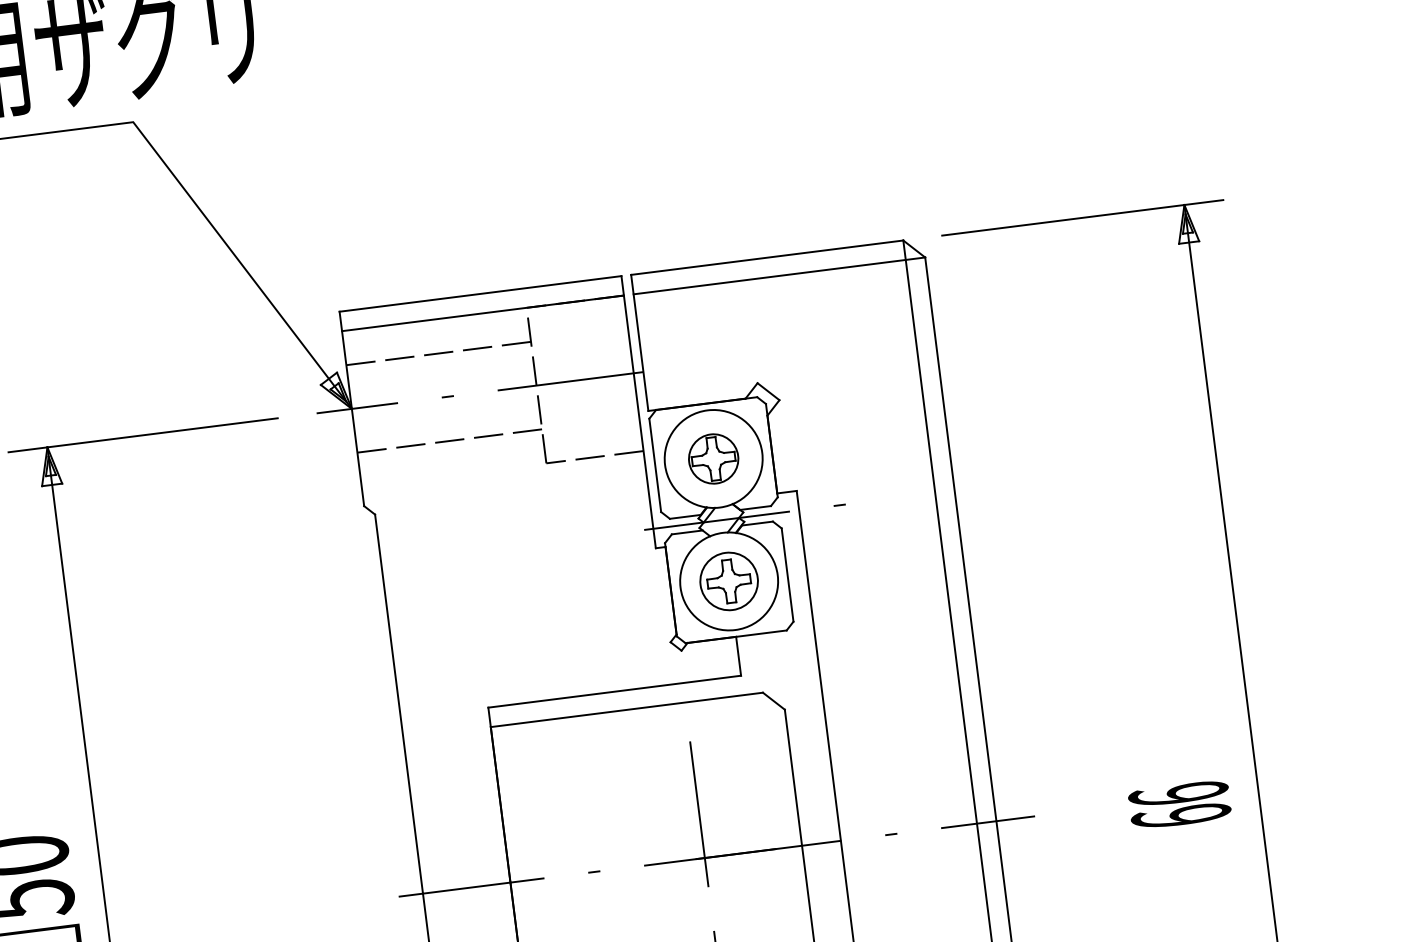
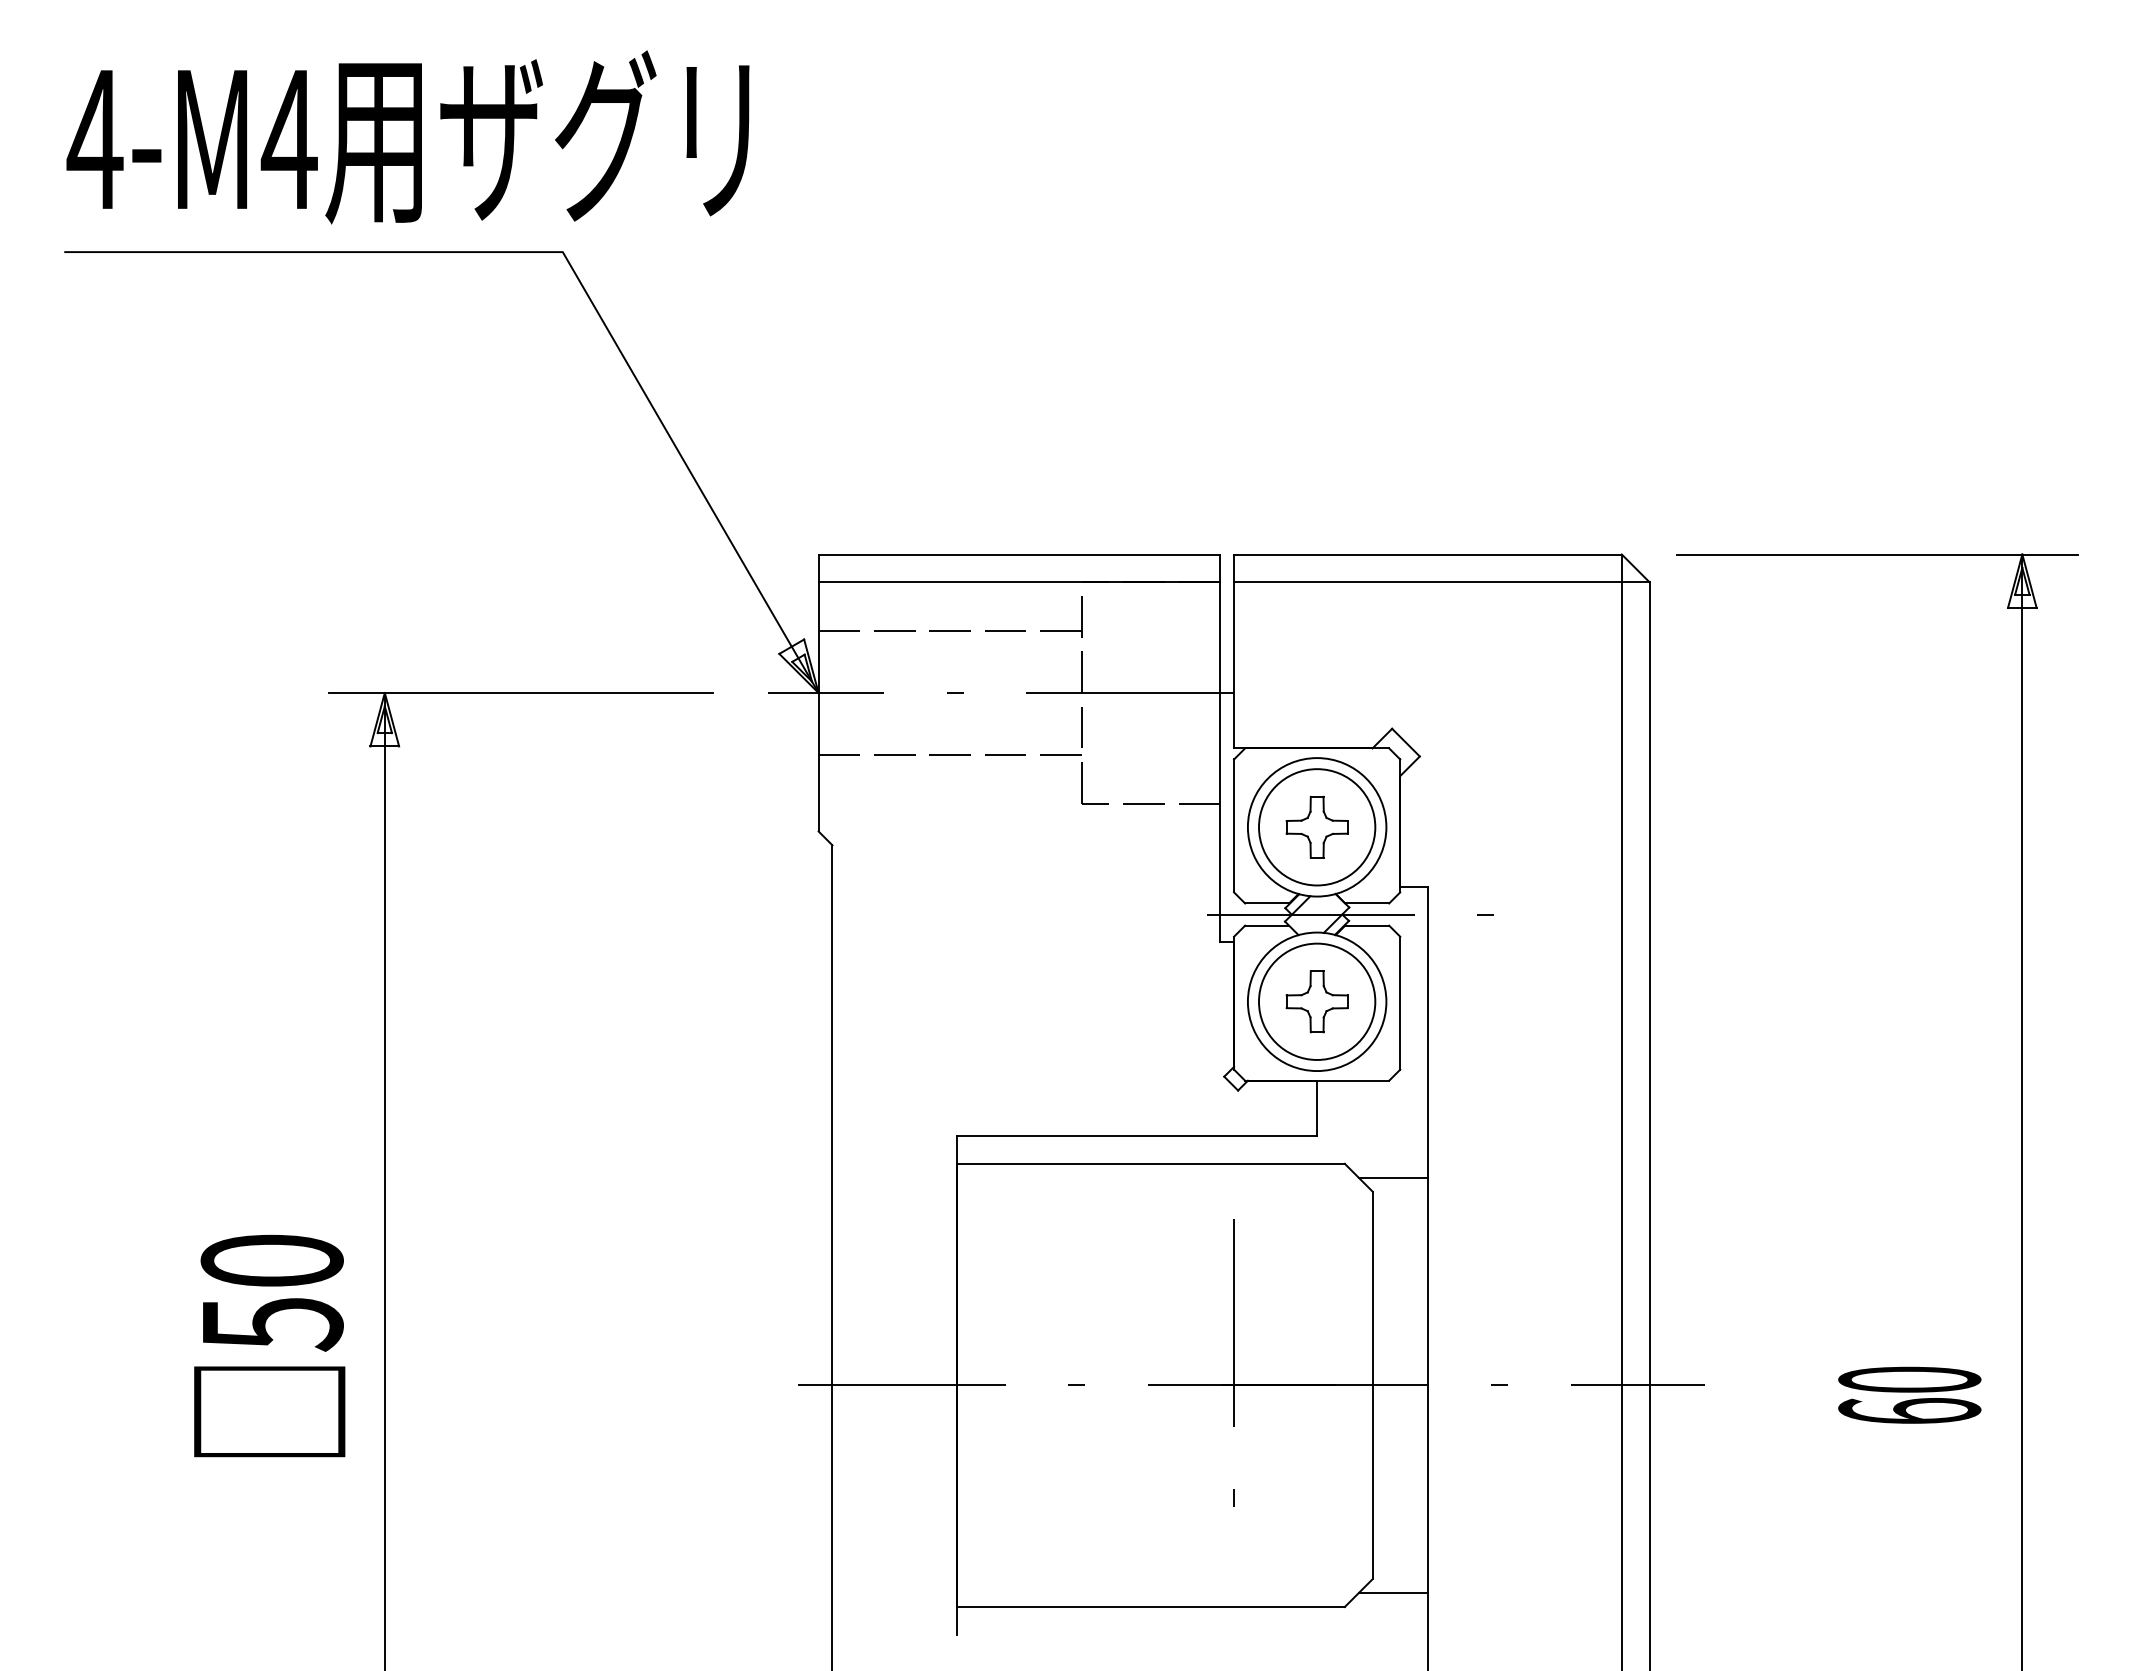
circle: (713, 459) -> (1317, 827), size x1.67
circle: (729, 581) -> (1317, 1001), size x1.43
line: (797, 698) -> (1392, 1177), added
text: (1178, 794) -> (1909, 1379), 66 -> 60

